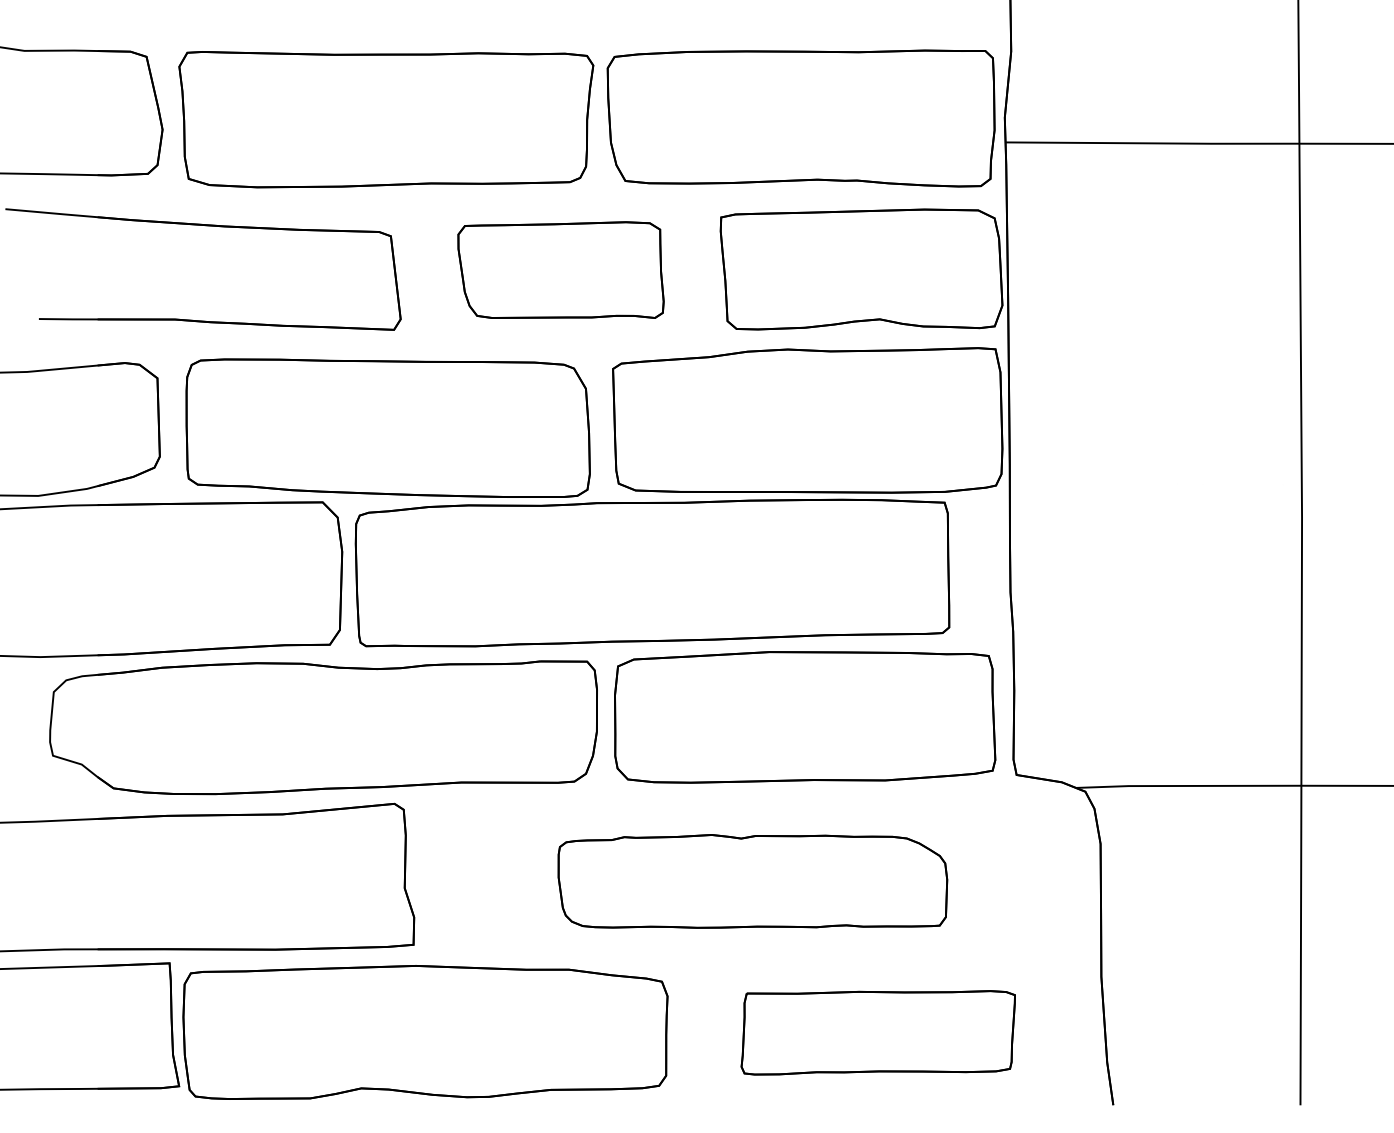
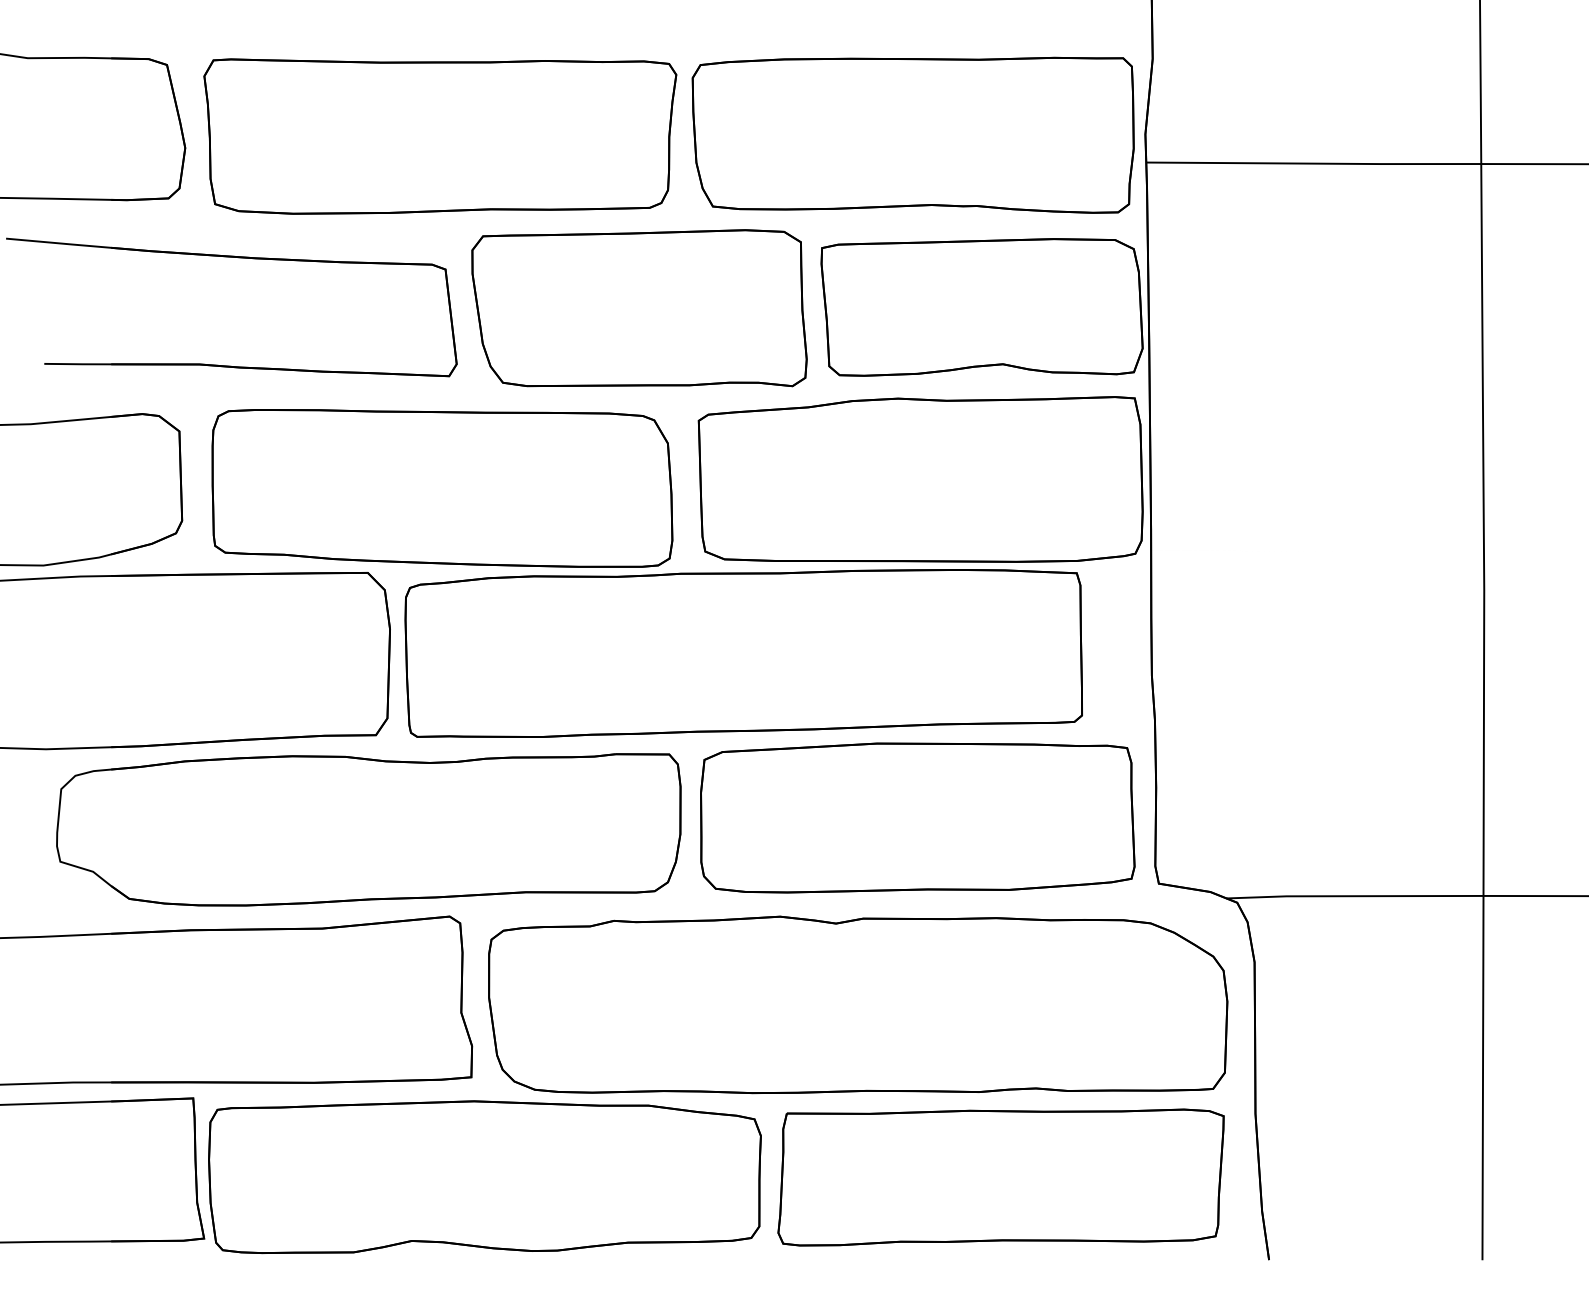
part: (560, 269) -> (638, 307), size x1.43
part: (752, 881) -> (857, 1005), size x1.67
part: (878, 1032) -> (1001, 1177), size x1.43

